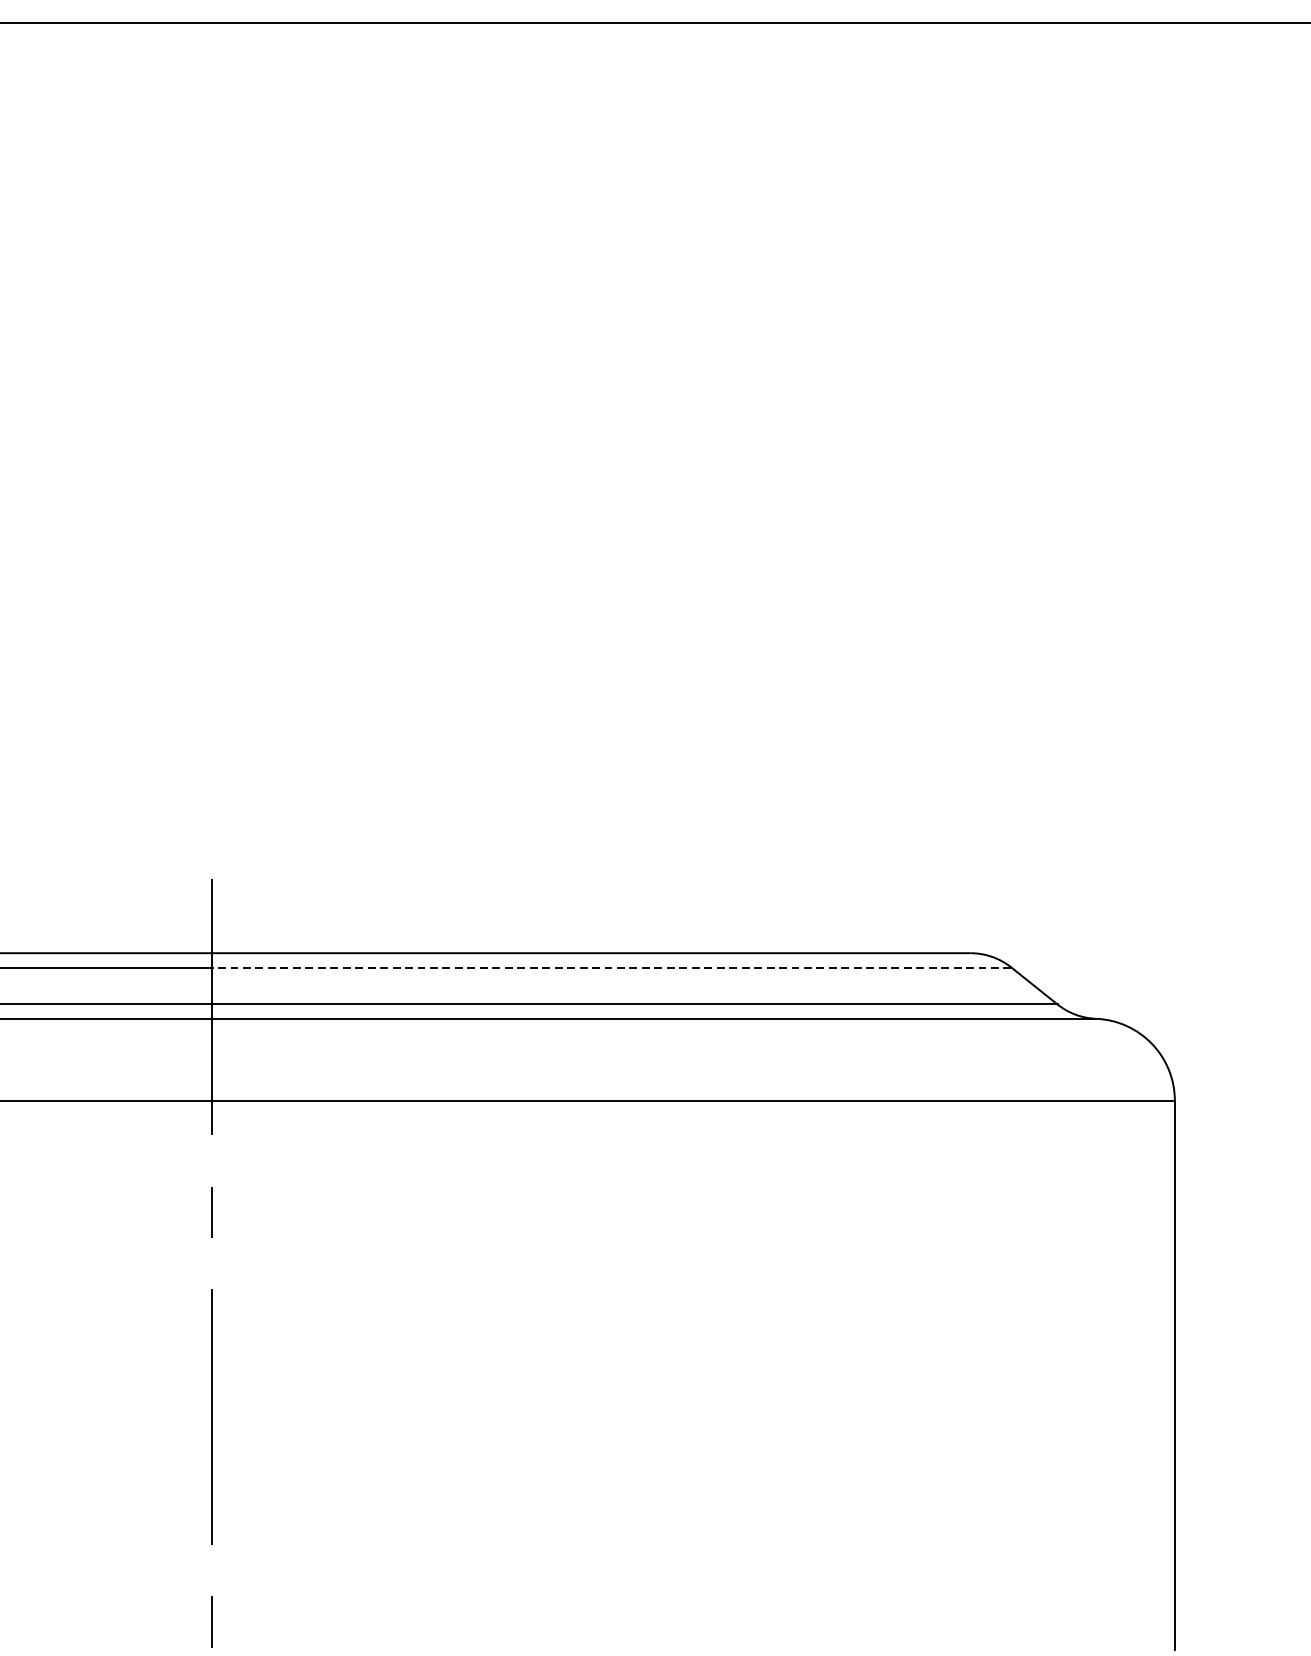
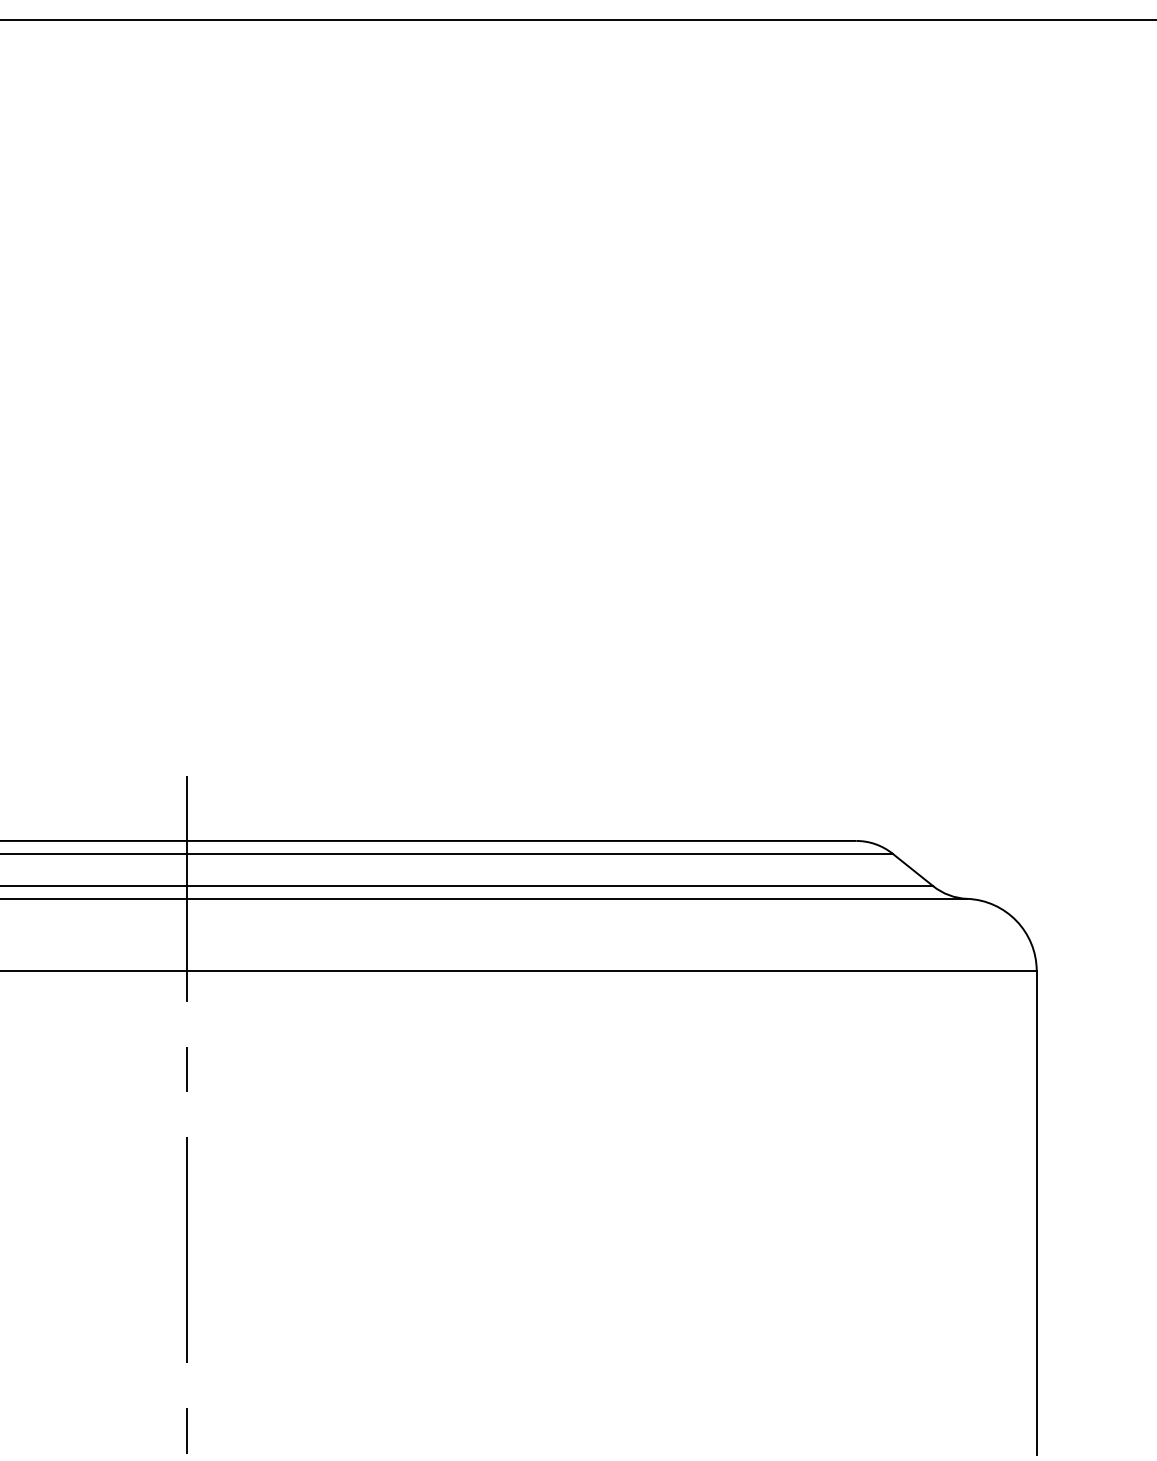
line: (611, 967) -> (539, 853), dashed -> solid

